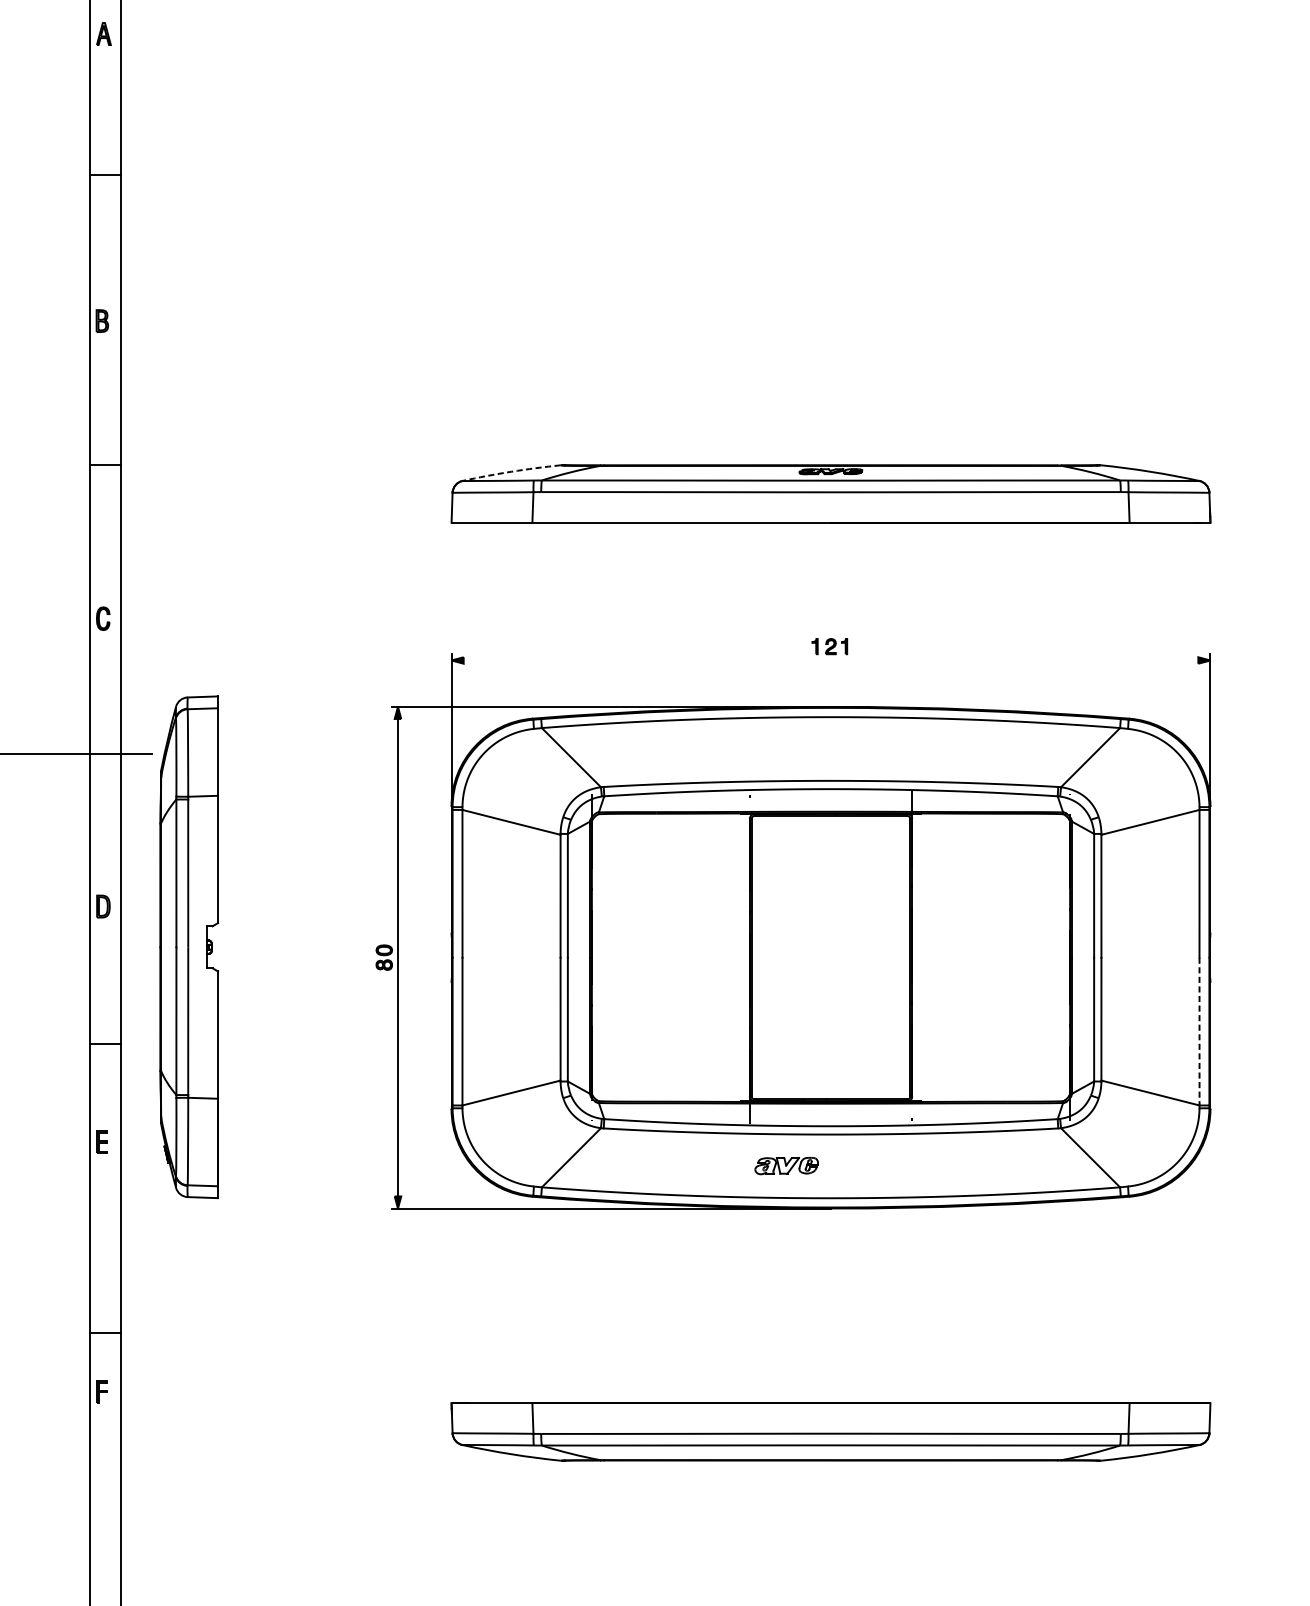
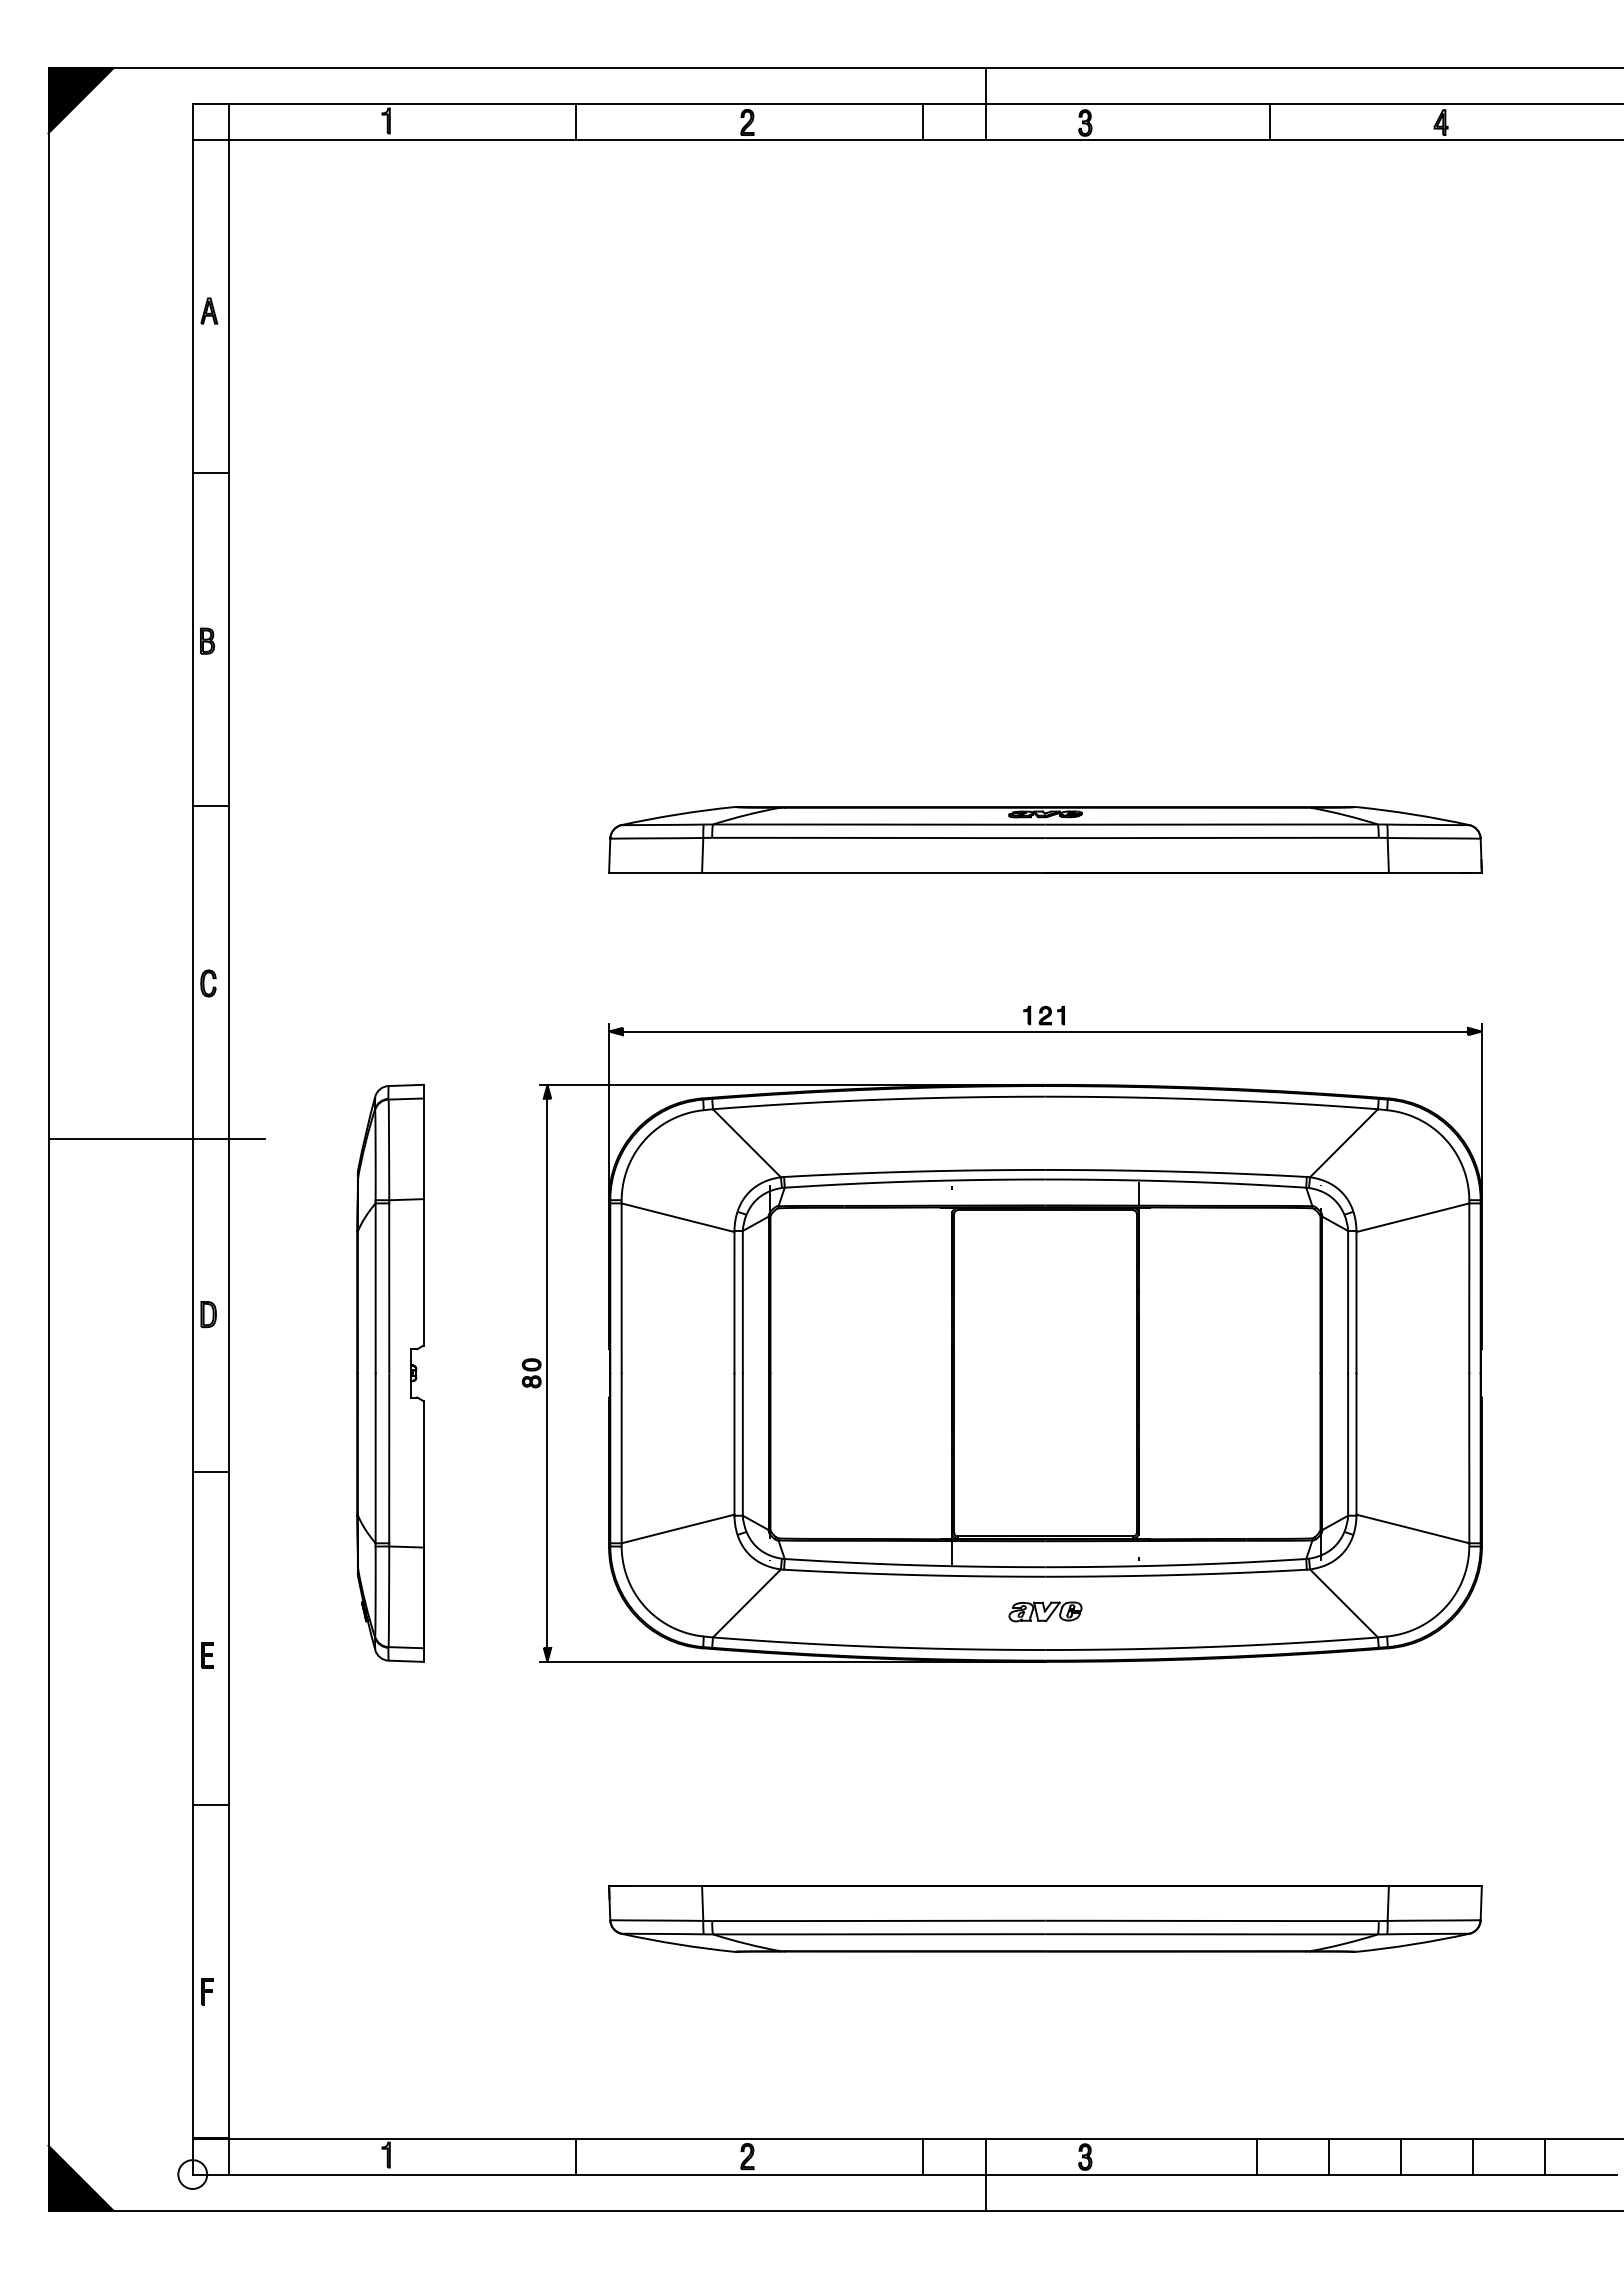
arc: (511, 471) -> (677, 814), dashed -> solid
line: (831, 660) -> (1045, 1031), added
part: (189, 946) -> (390, 1372), moved
line: (1199, 1031) -> (1469, 1458), dashed -> solid
part: (102, 1142) -> (207, 1655), moved
part: (786, 1165) -> (1045, 1611), moved
part: (102, 1391) -> (207, 1991), moved

